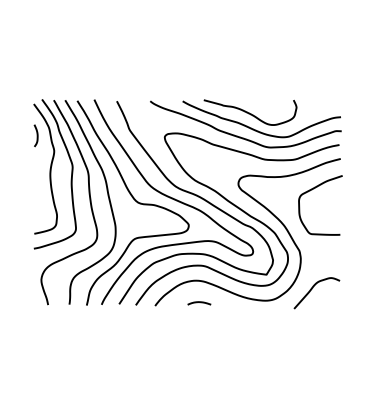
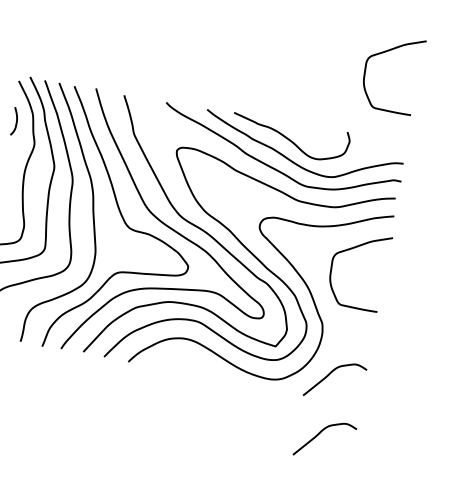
curve: (312, 34) -> (385, 53), added
curve: (199, 302) -> (185, 367), removed
curve: (312, 336) -> (320, 434), added

